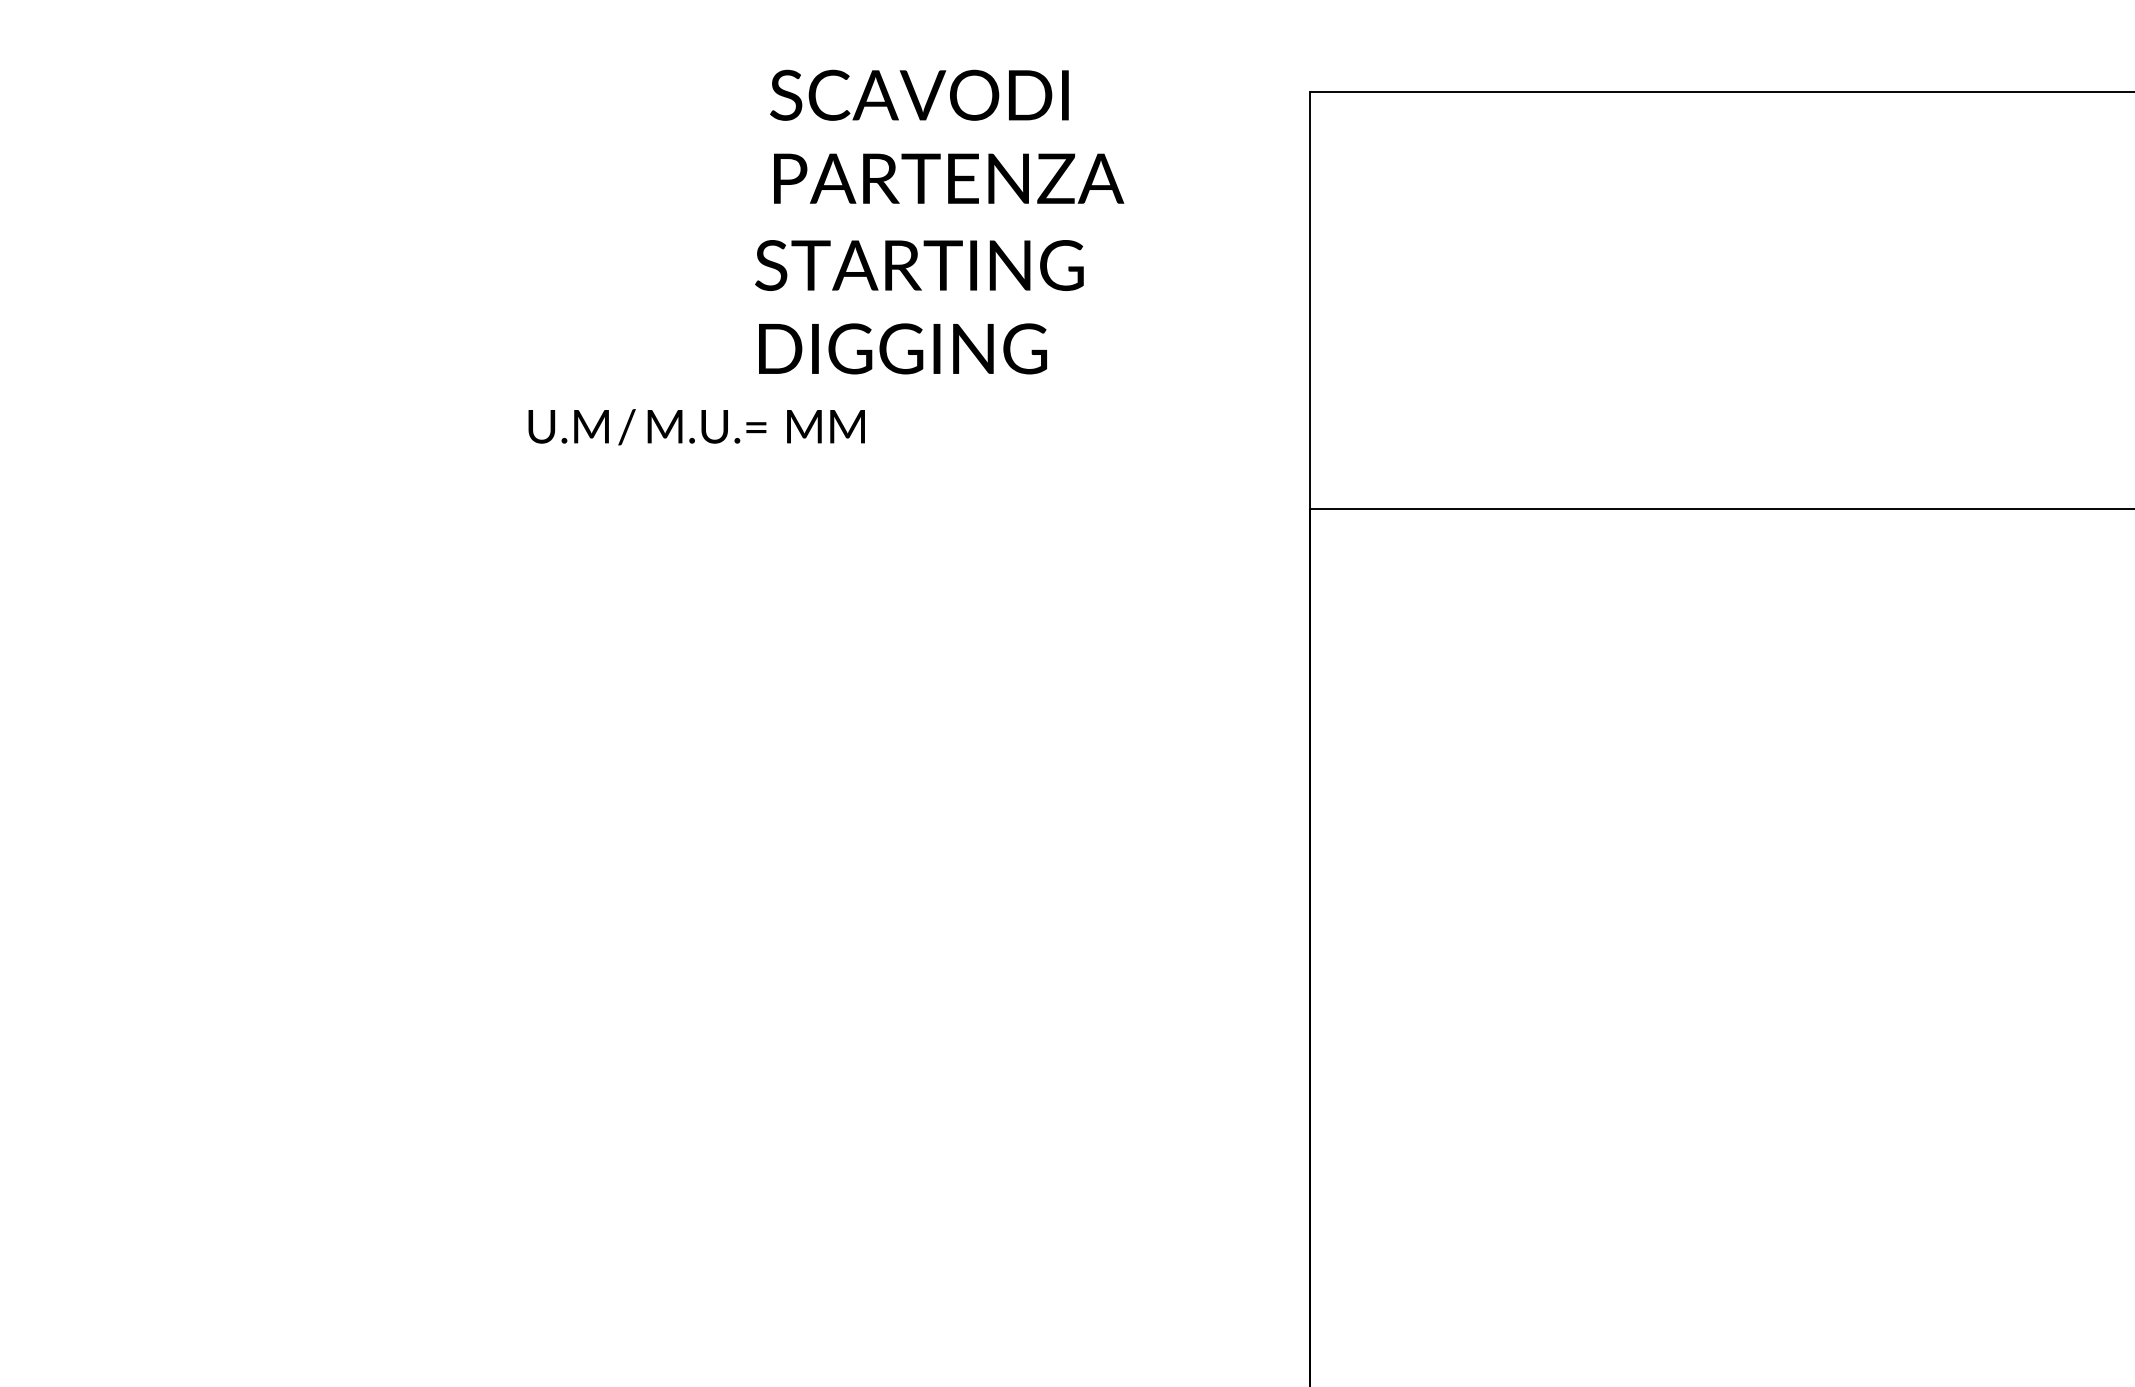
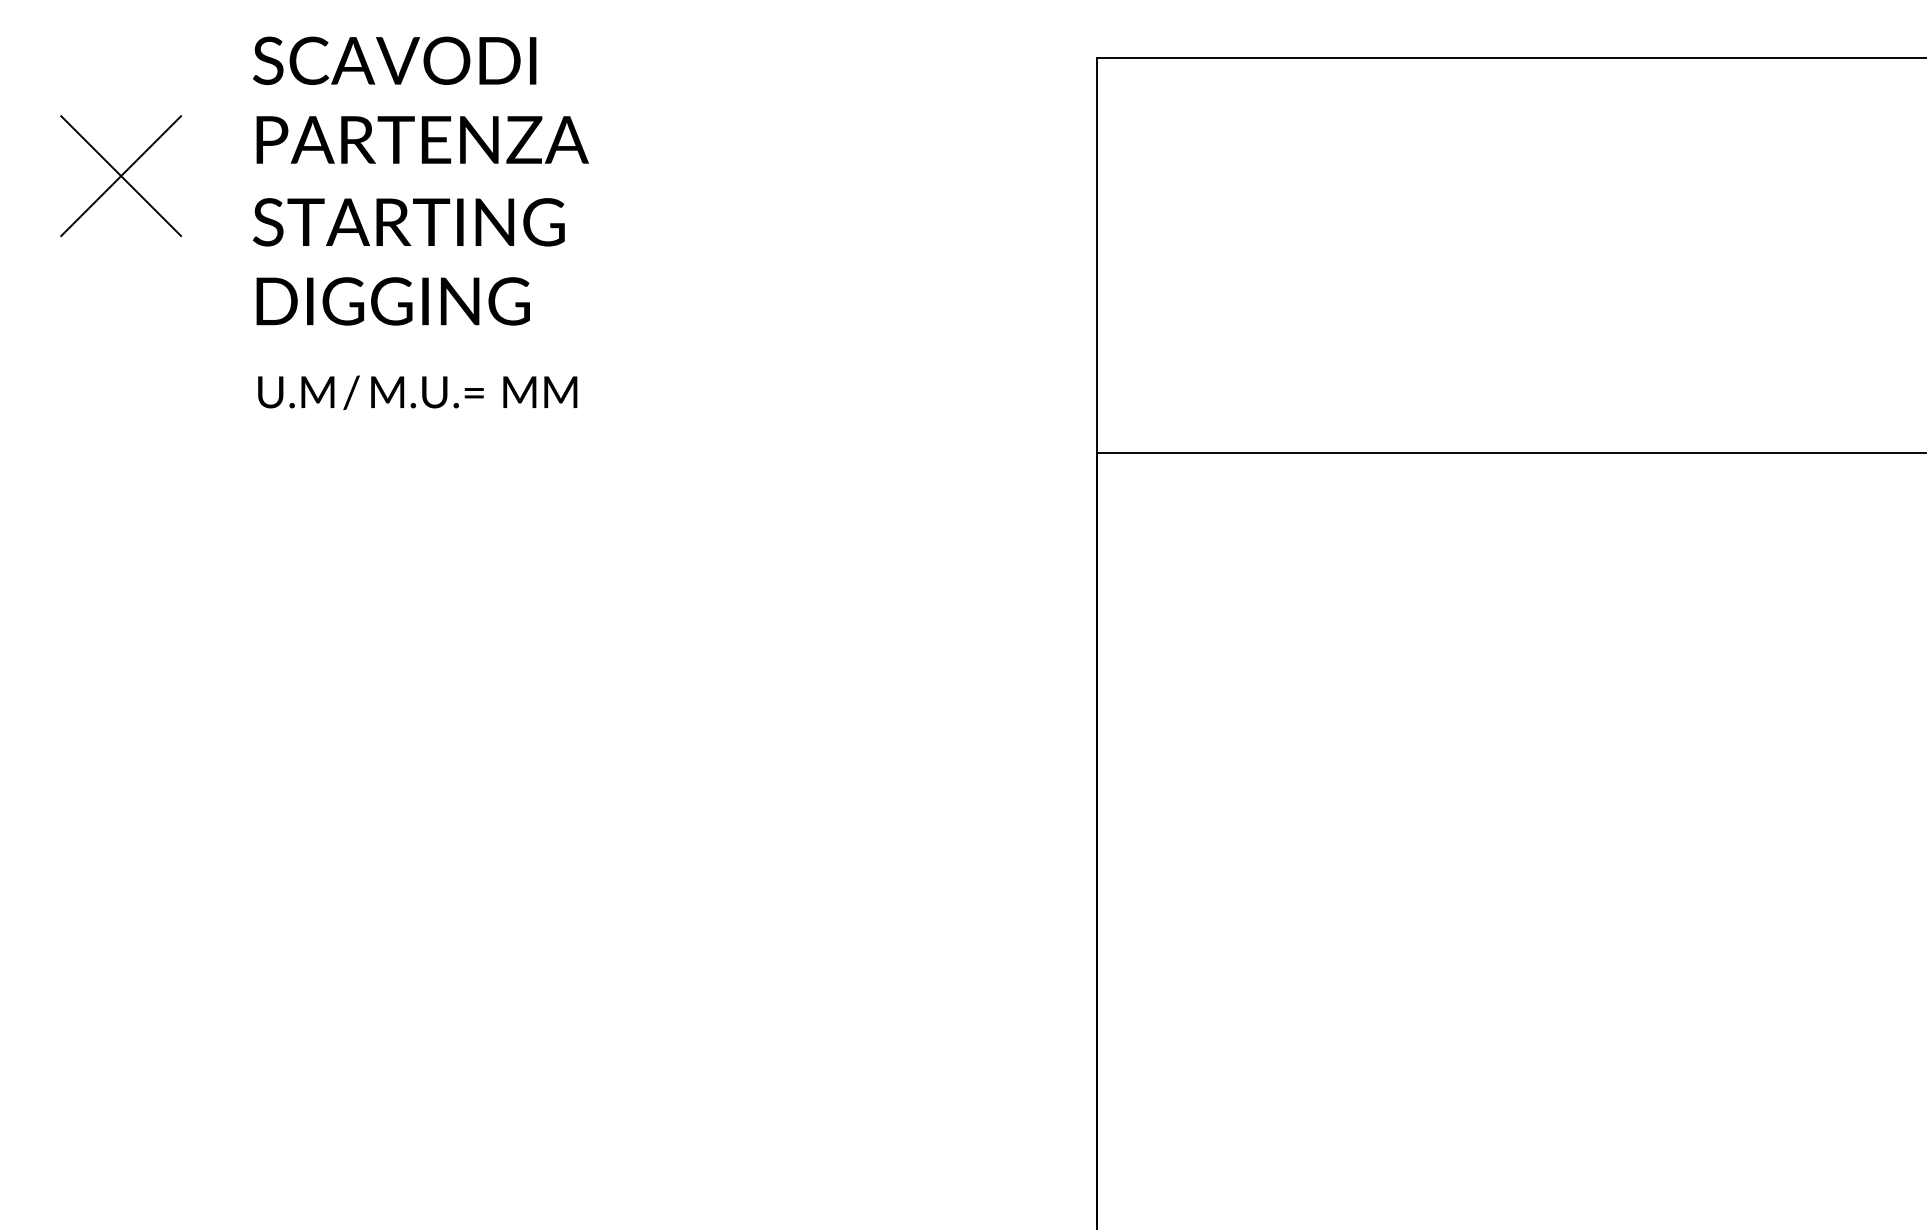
text: (947, 136) -> (421, 99), moved
part: (281, 216) -> (120, 175), added
text: (919, 307) -> (408, 262), moved
text: (696, 427) -> (417, 393), moved

